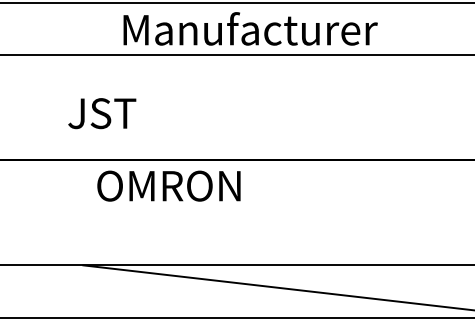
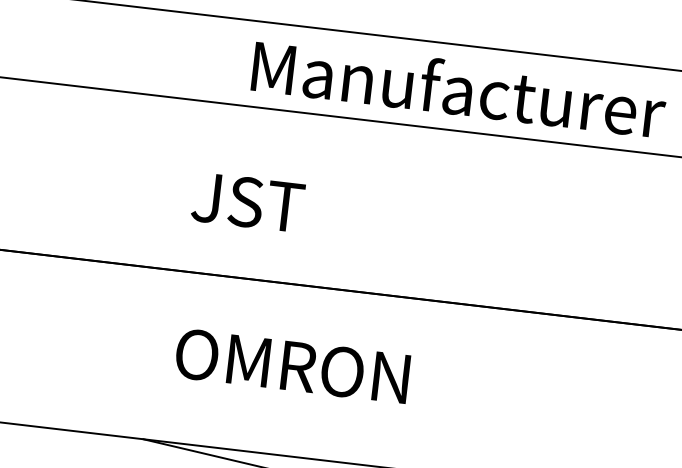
text: (102, 113) -> (248, 202), moved
text: (168, 185) -> (291, 364), moved

